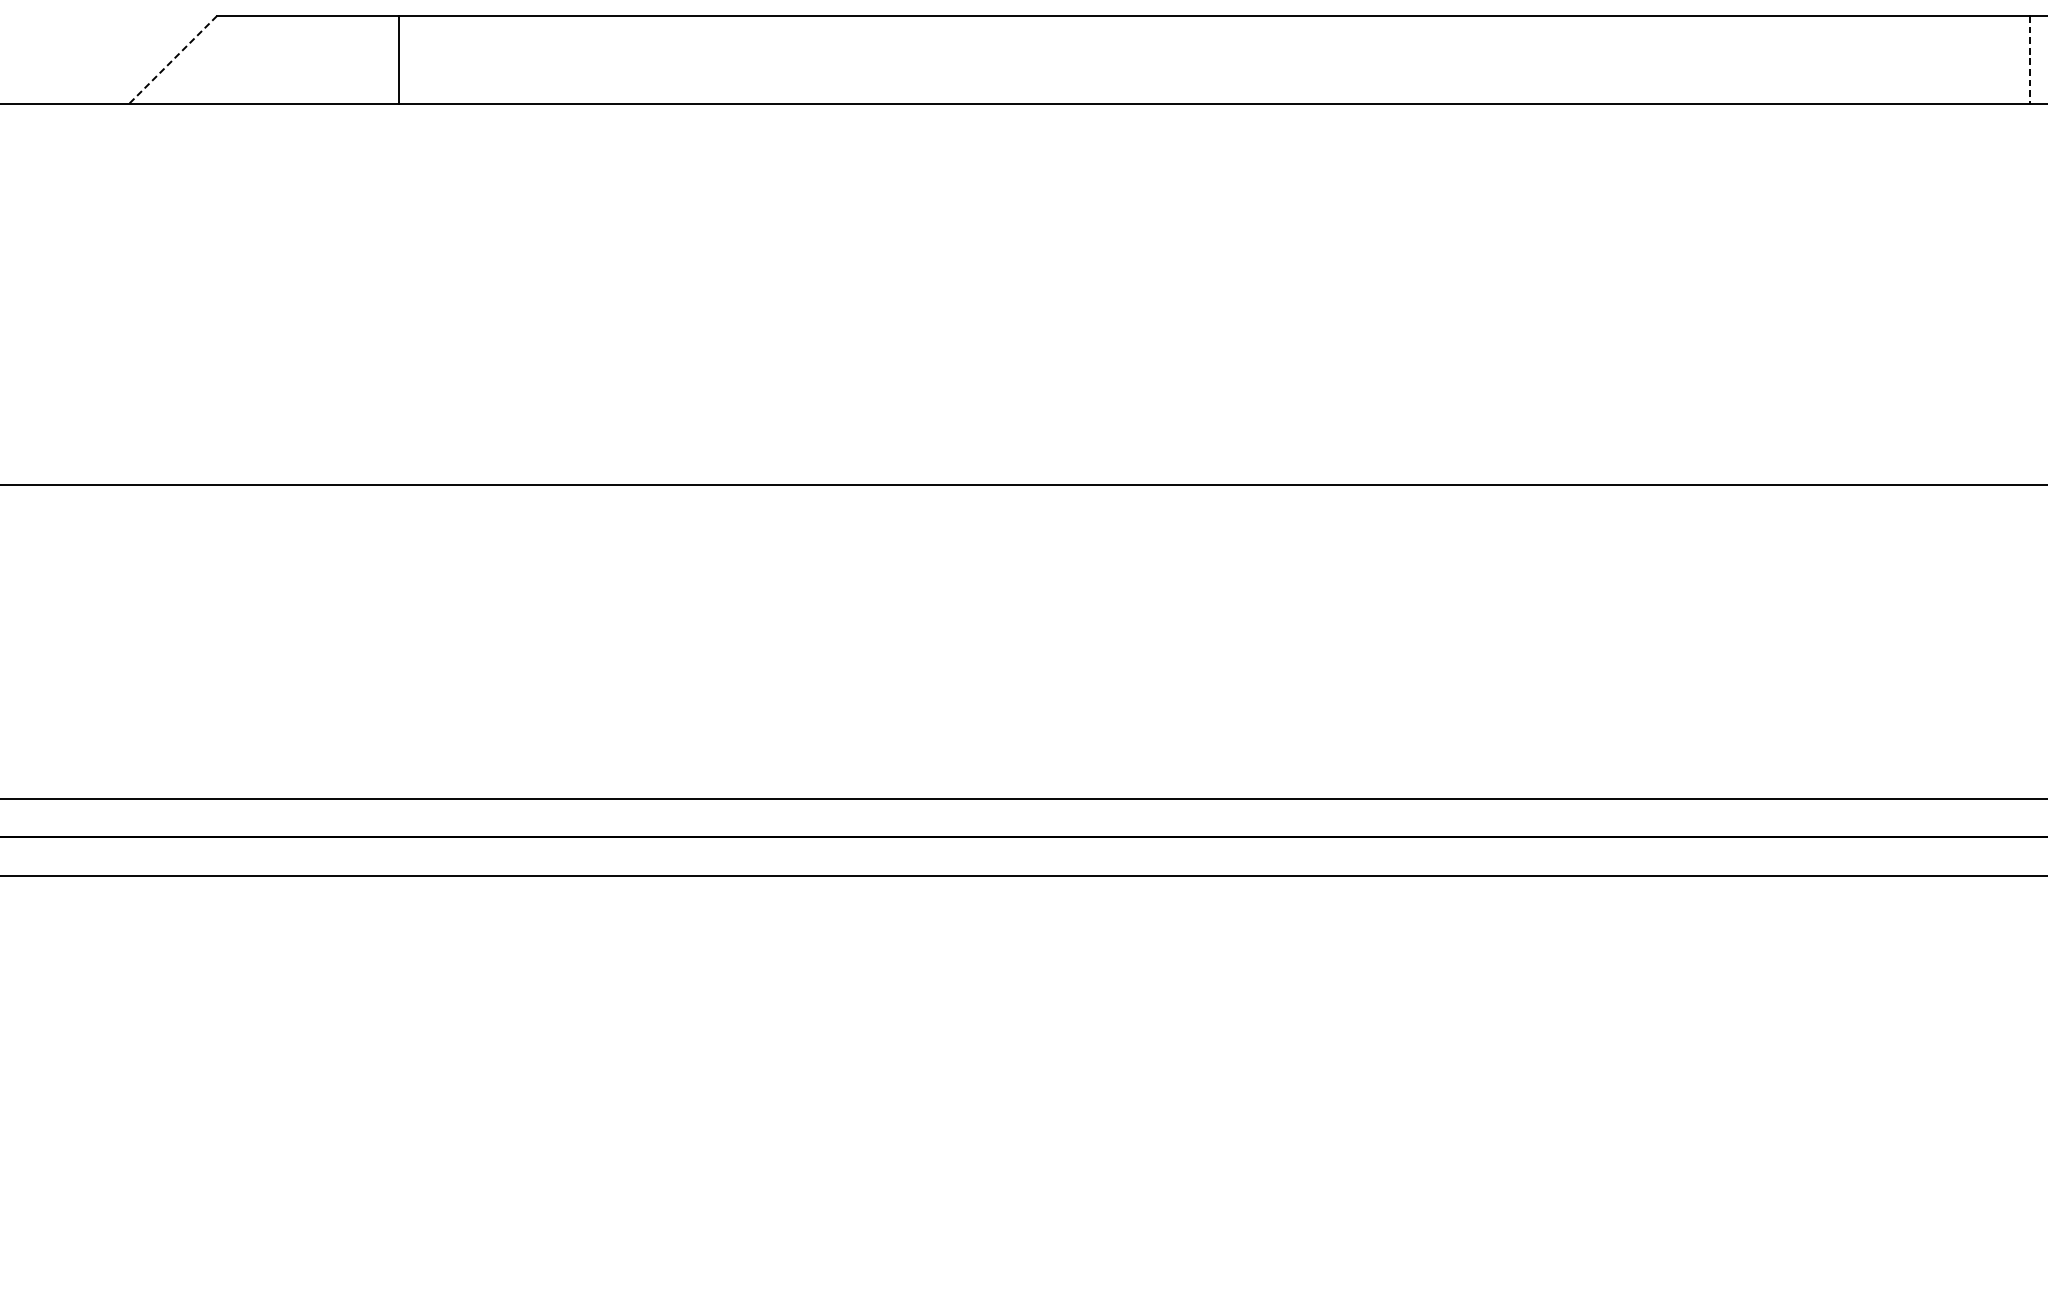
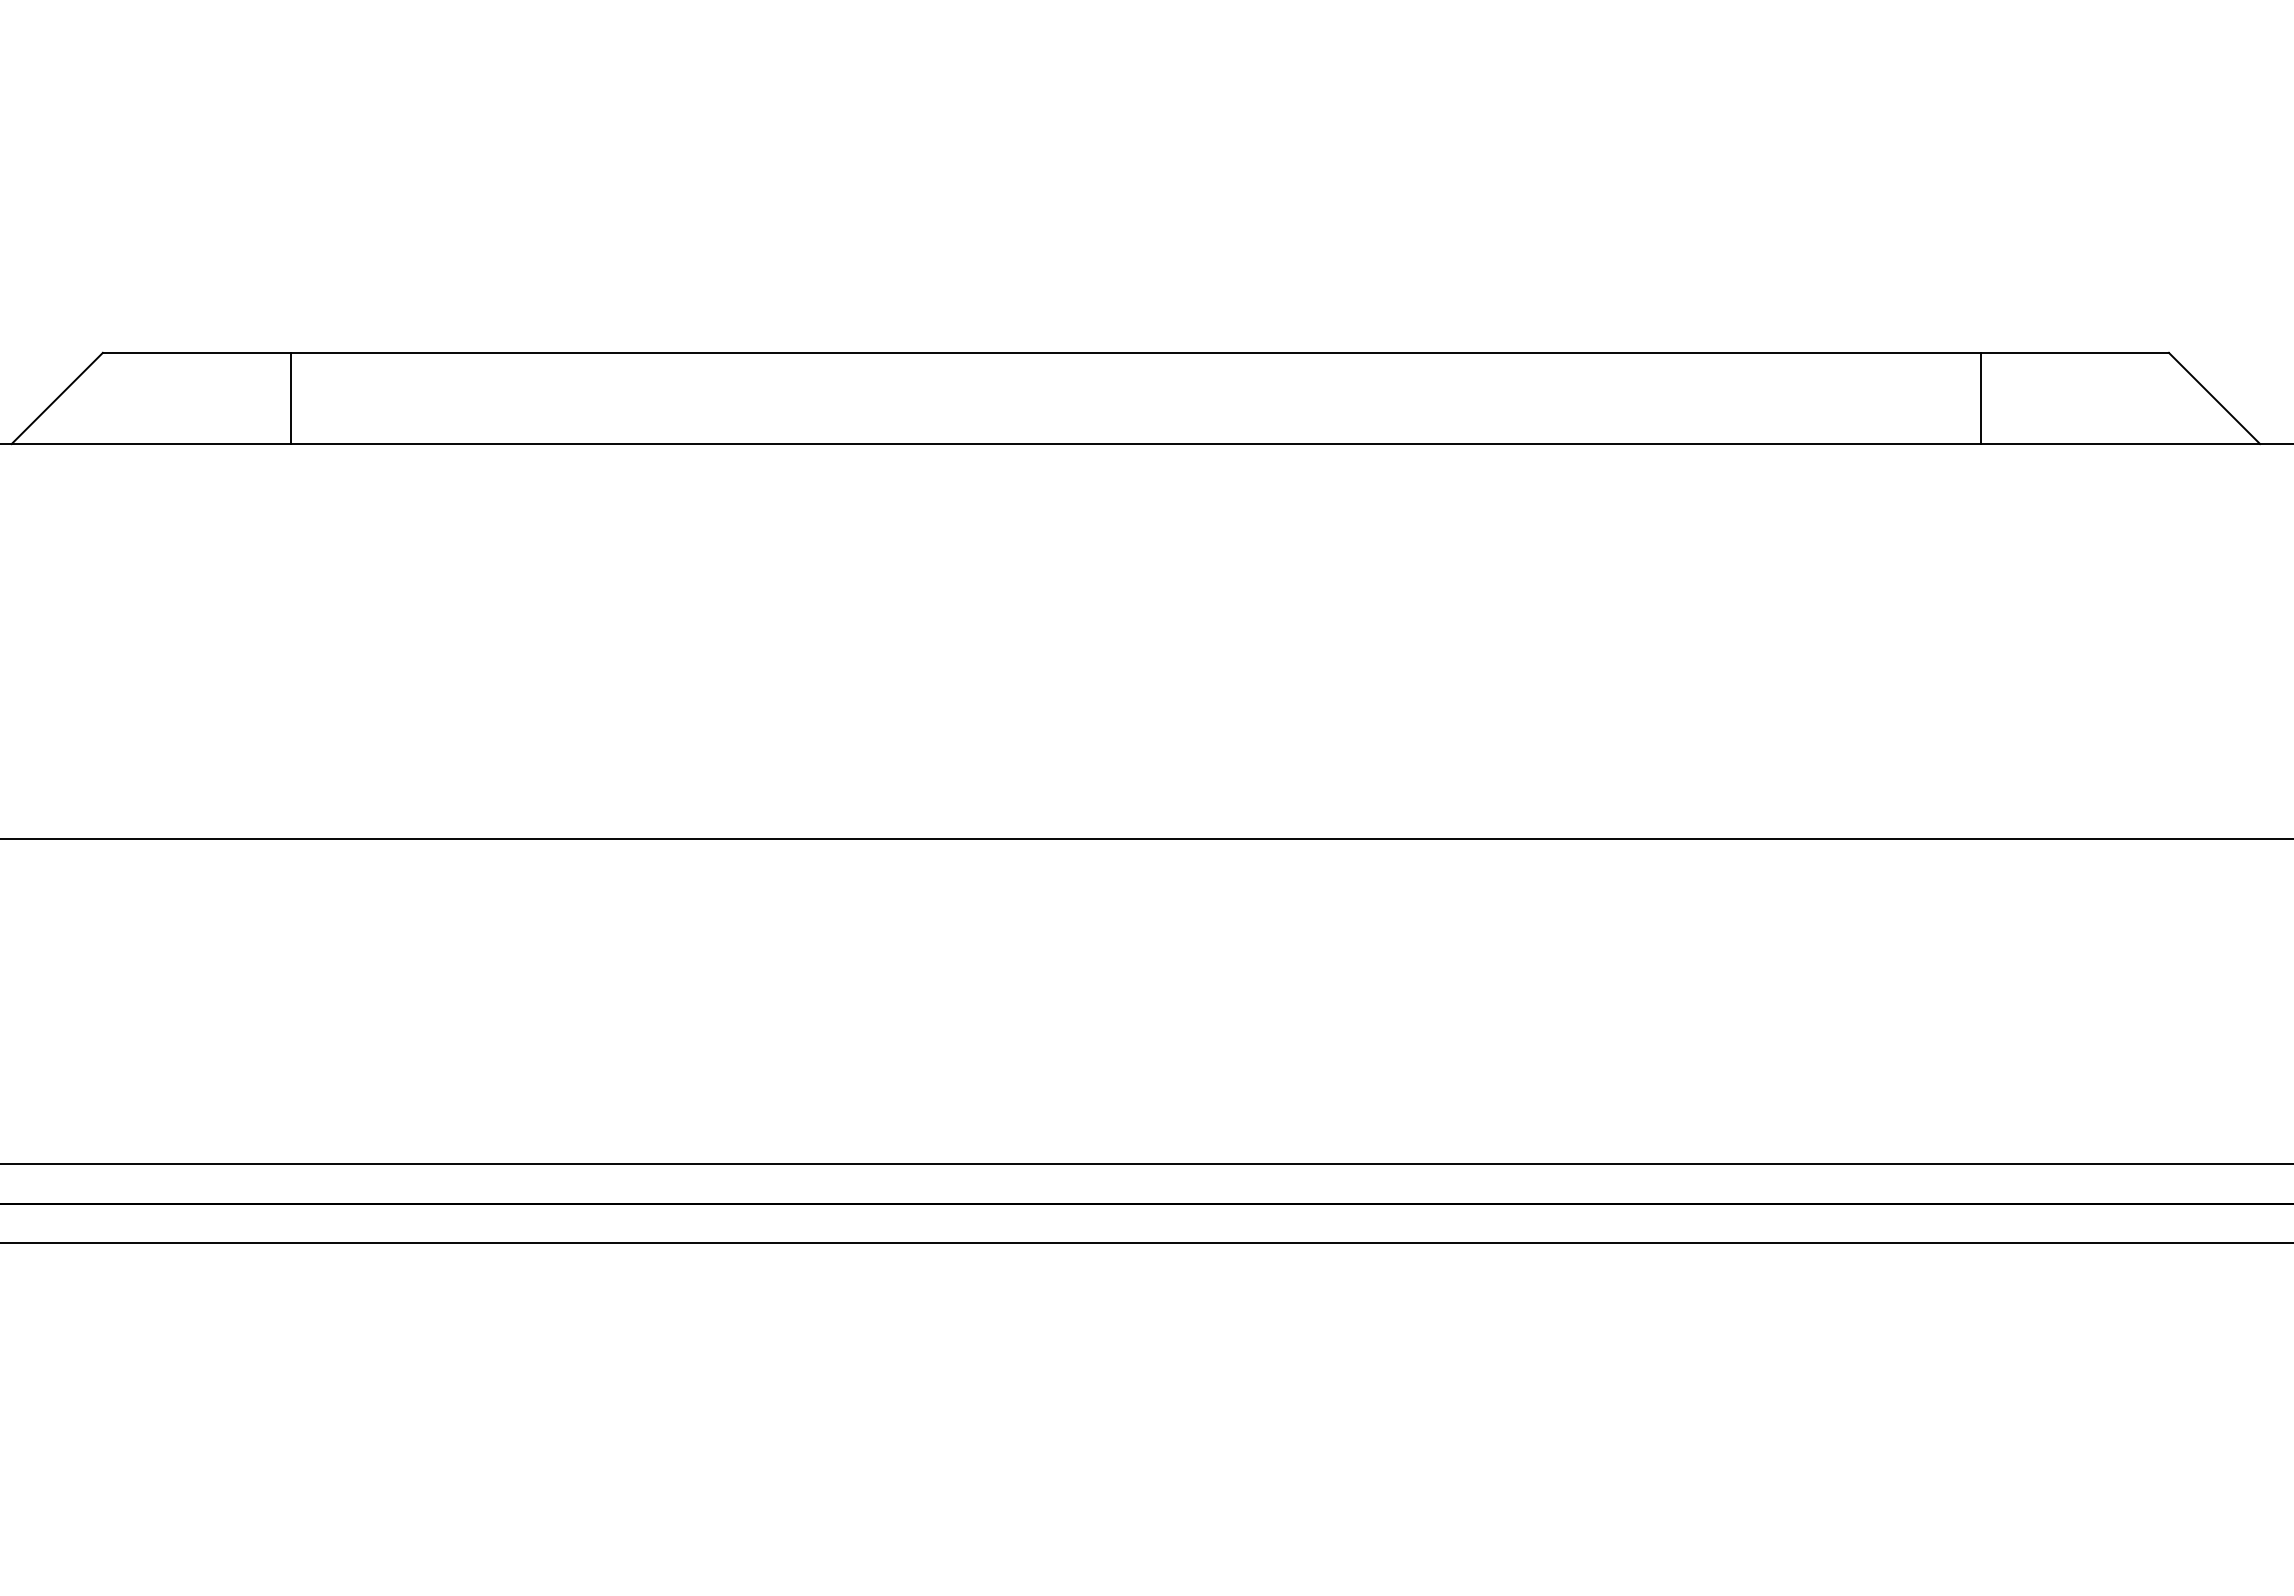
line: (172, 60) -> (56, 398), dashed -> solid
line: (2030, 60) -> (1980, 398), dashed -> solid

